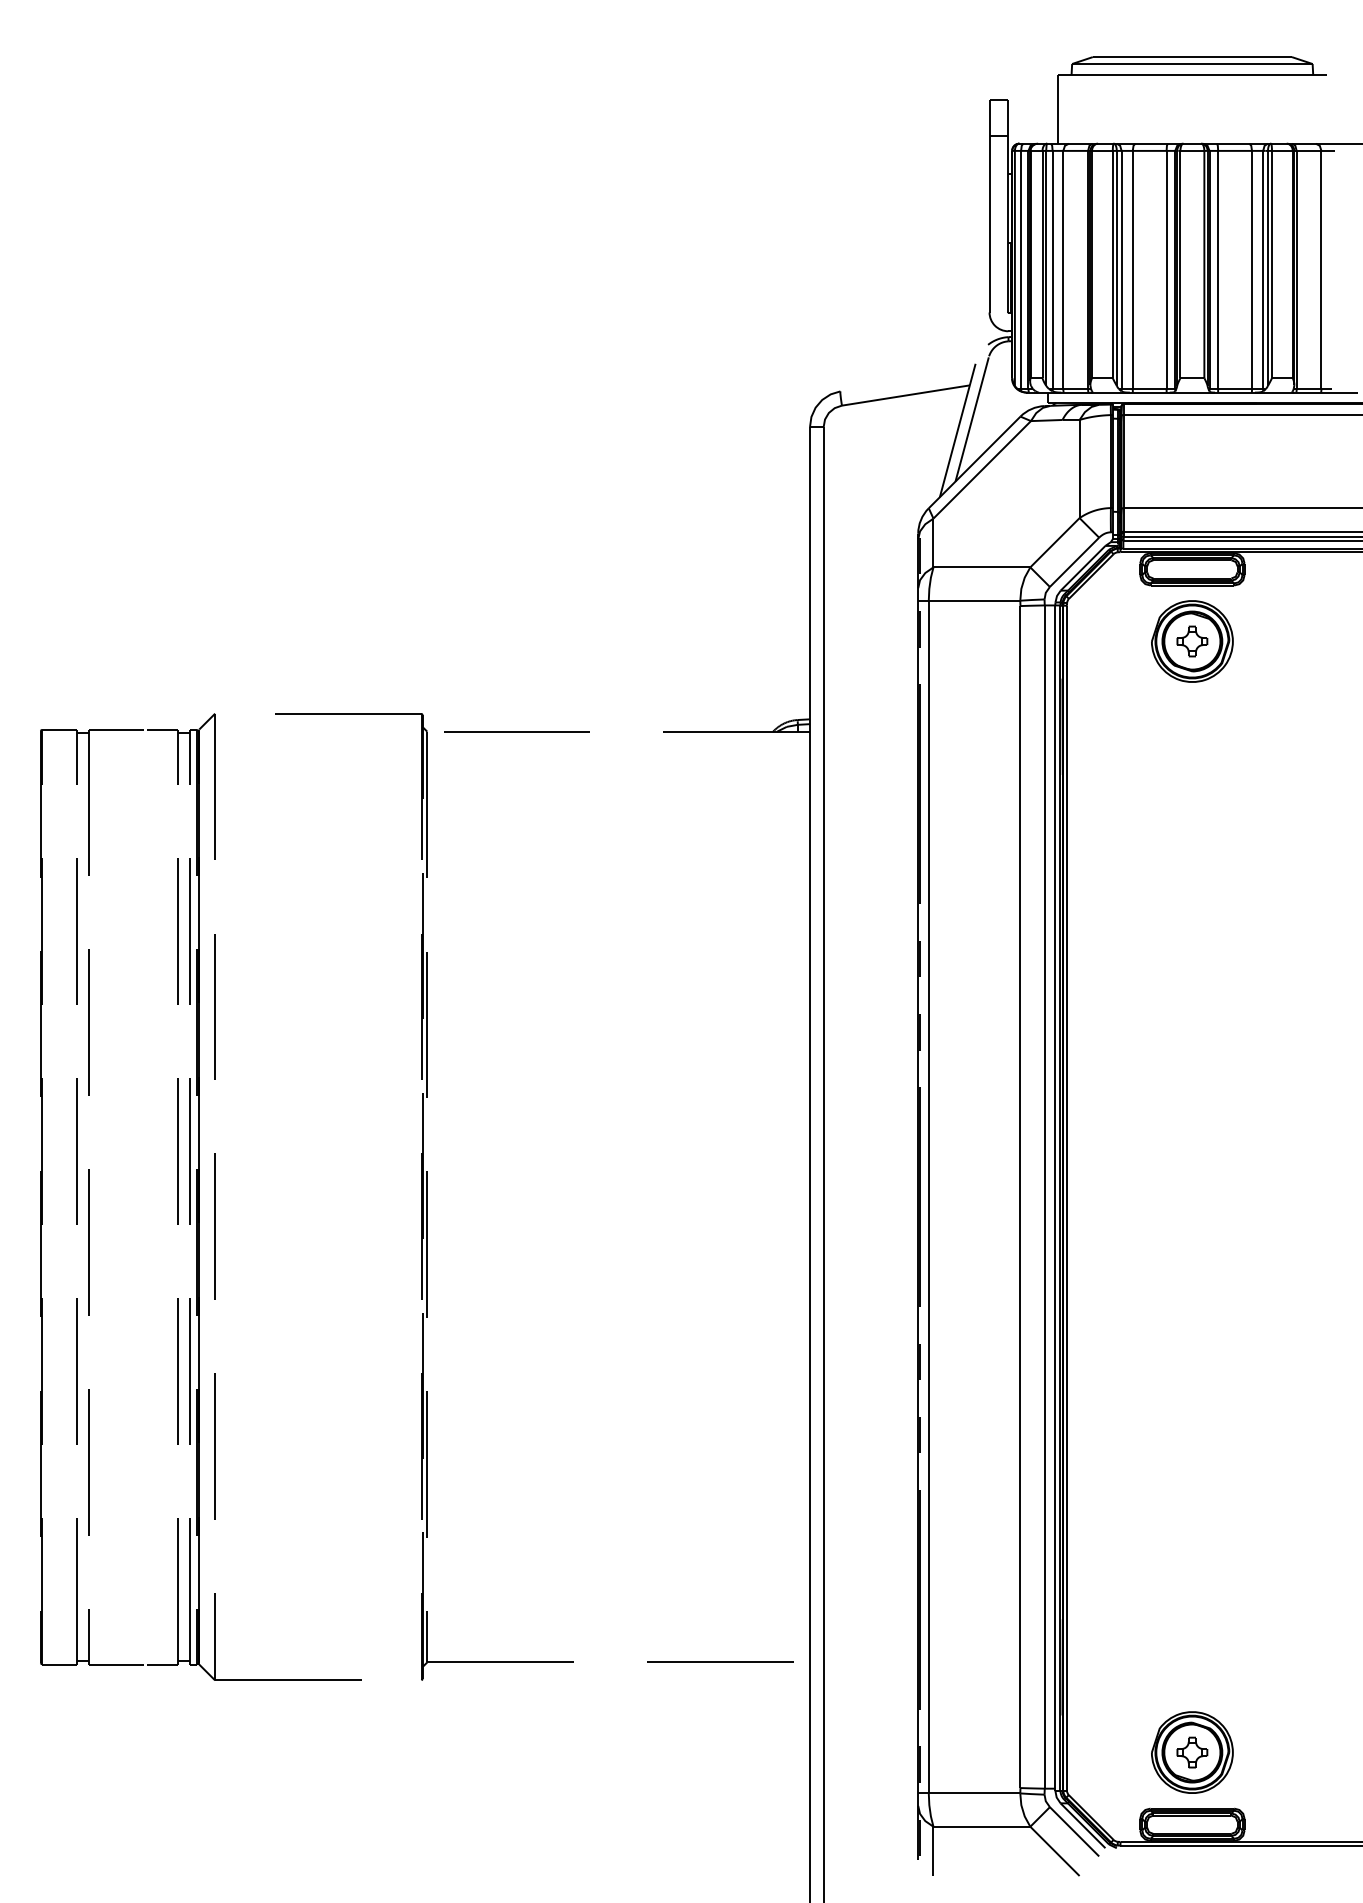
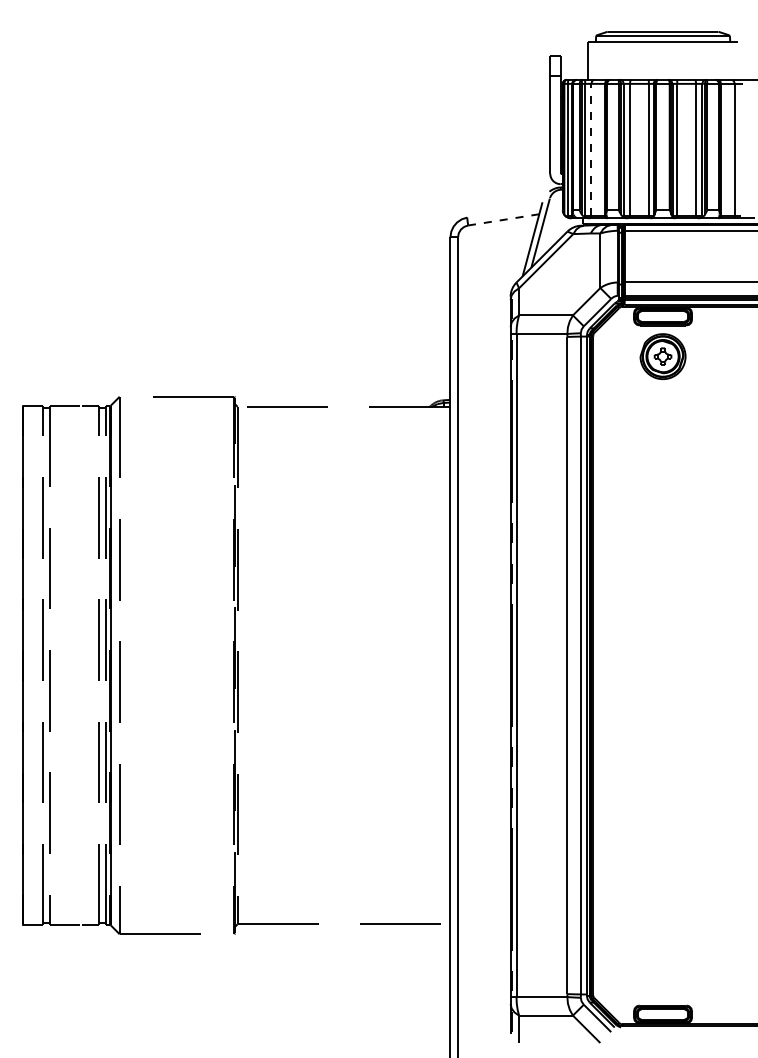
line: (1063, 268) -> (591, 149), solid -> dashed
line: (905, 394) -> (503, 219), solid -> dashed
part: (1191, 1752) -> (662, 974), removed

